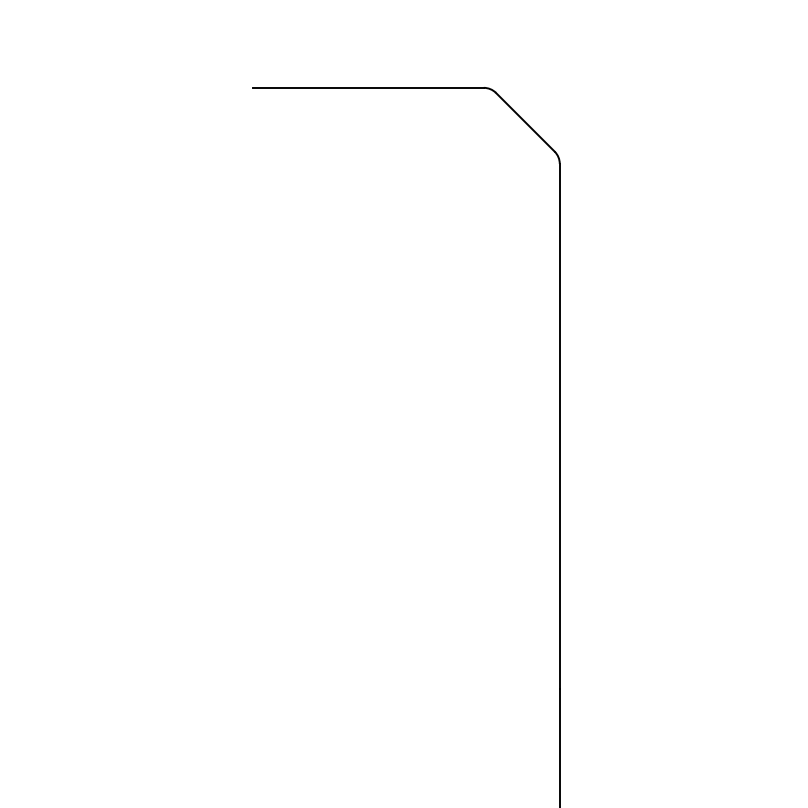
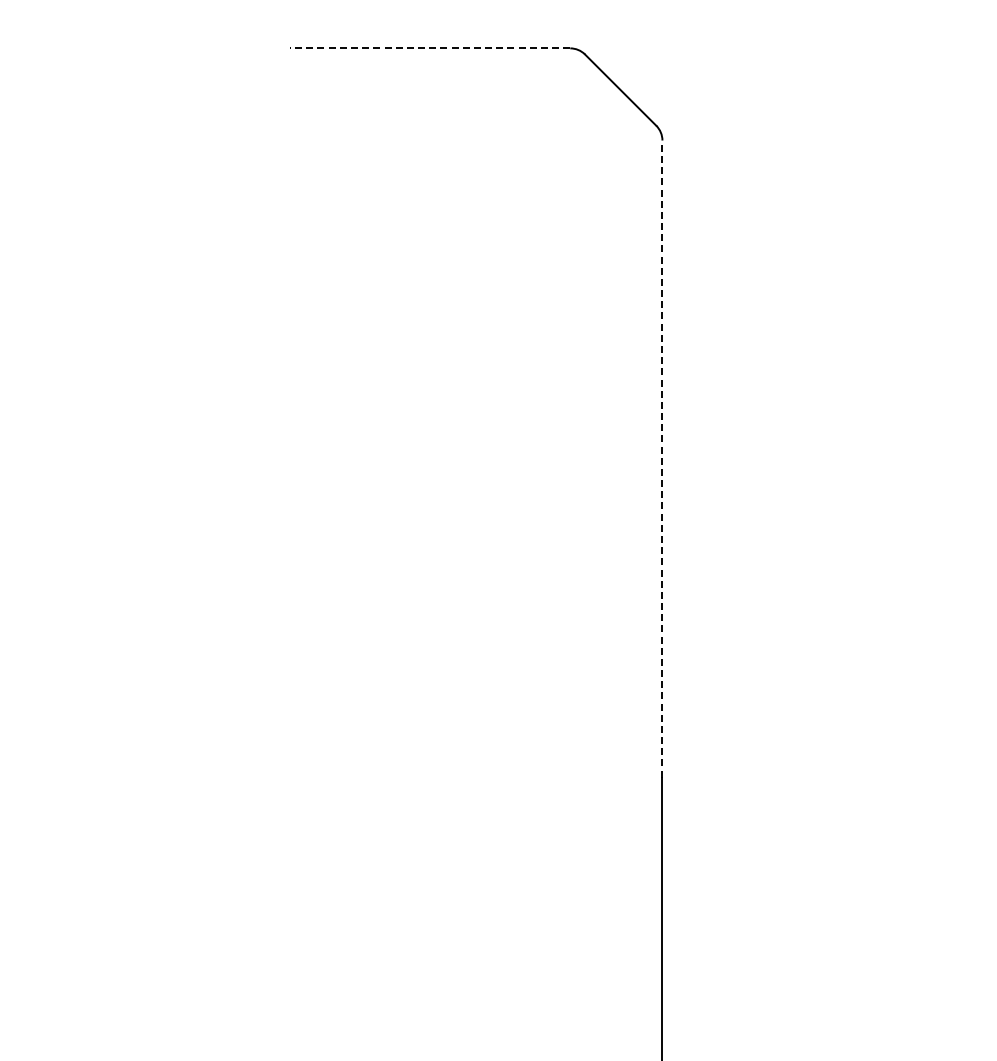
line: (367, 87) -> (429, 48), solid -> dashed
line: (559, 426) -> (662, 459), solid -> dashed

